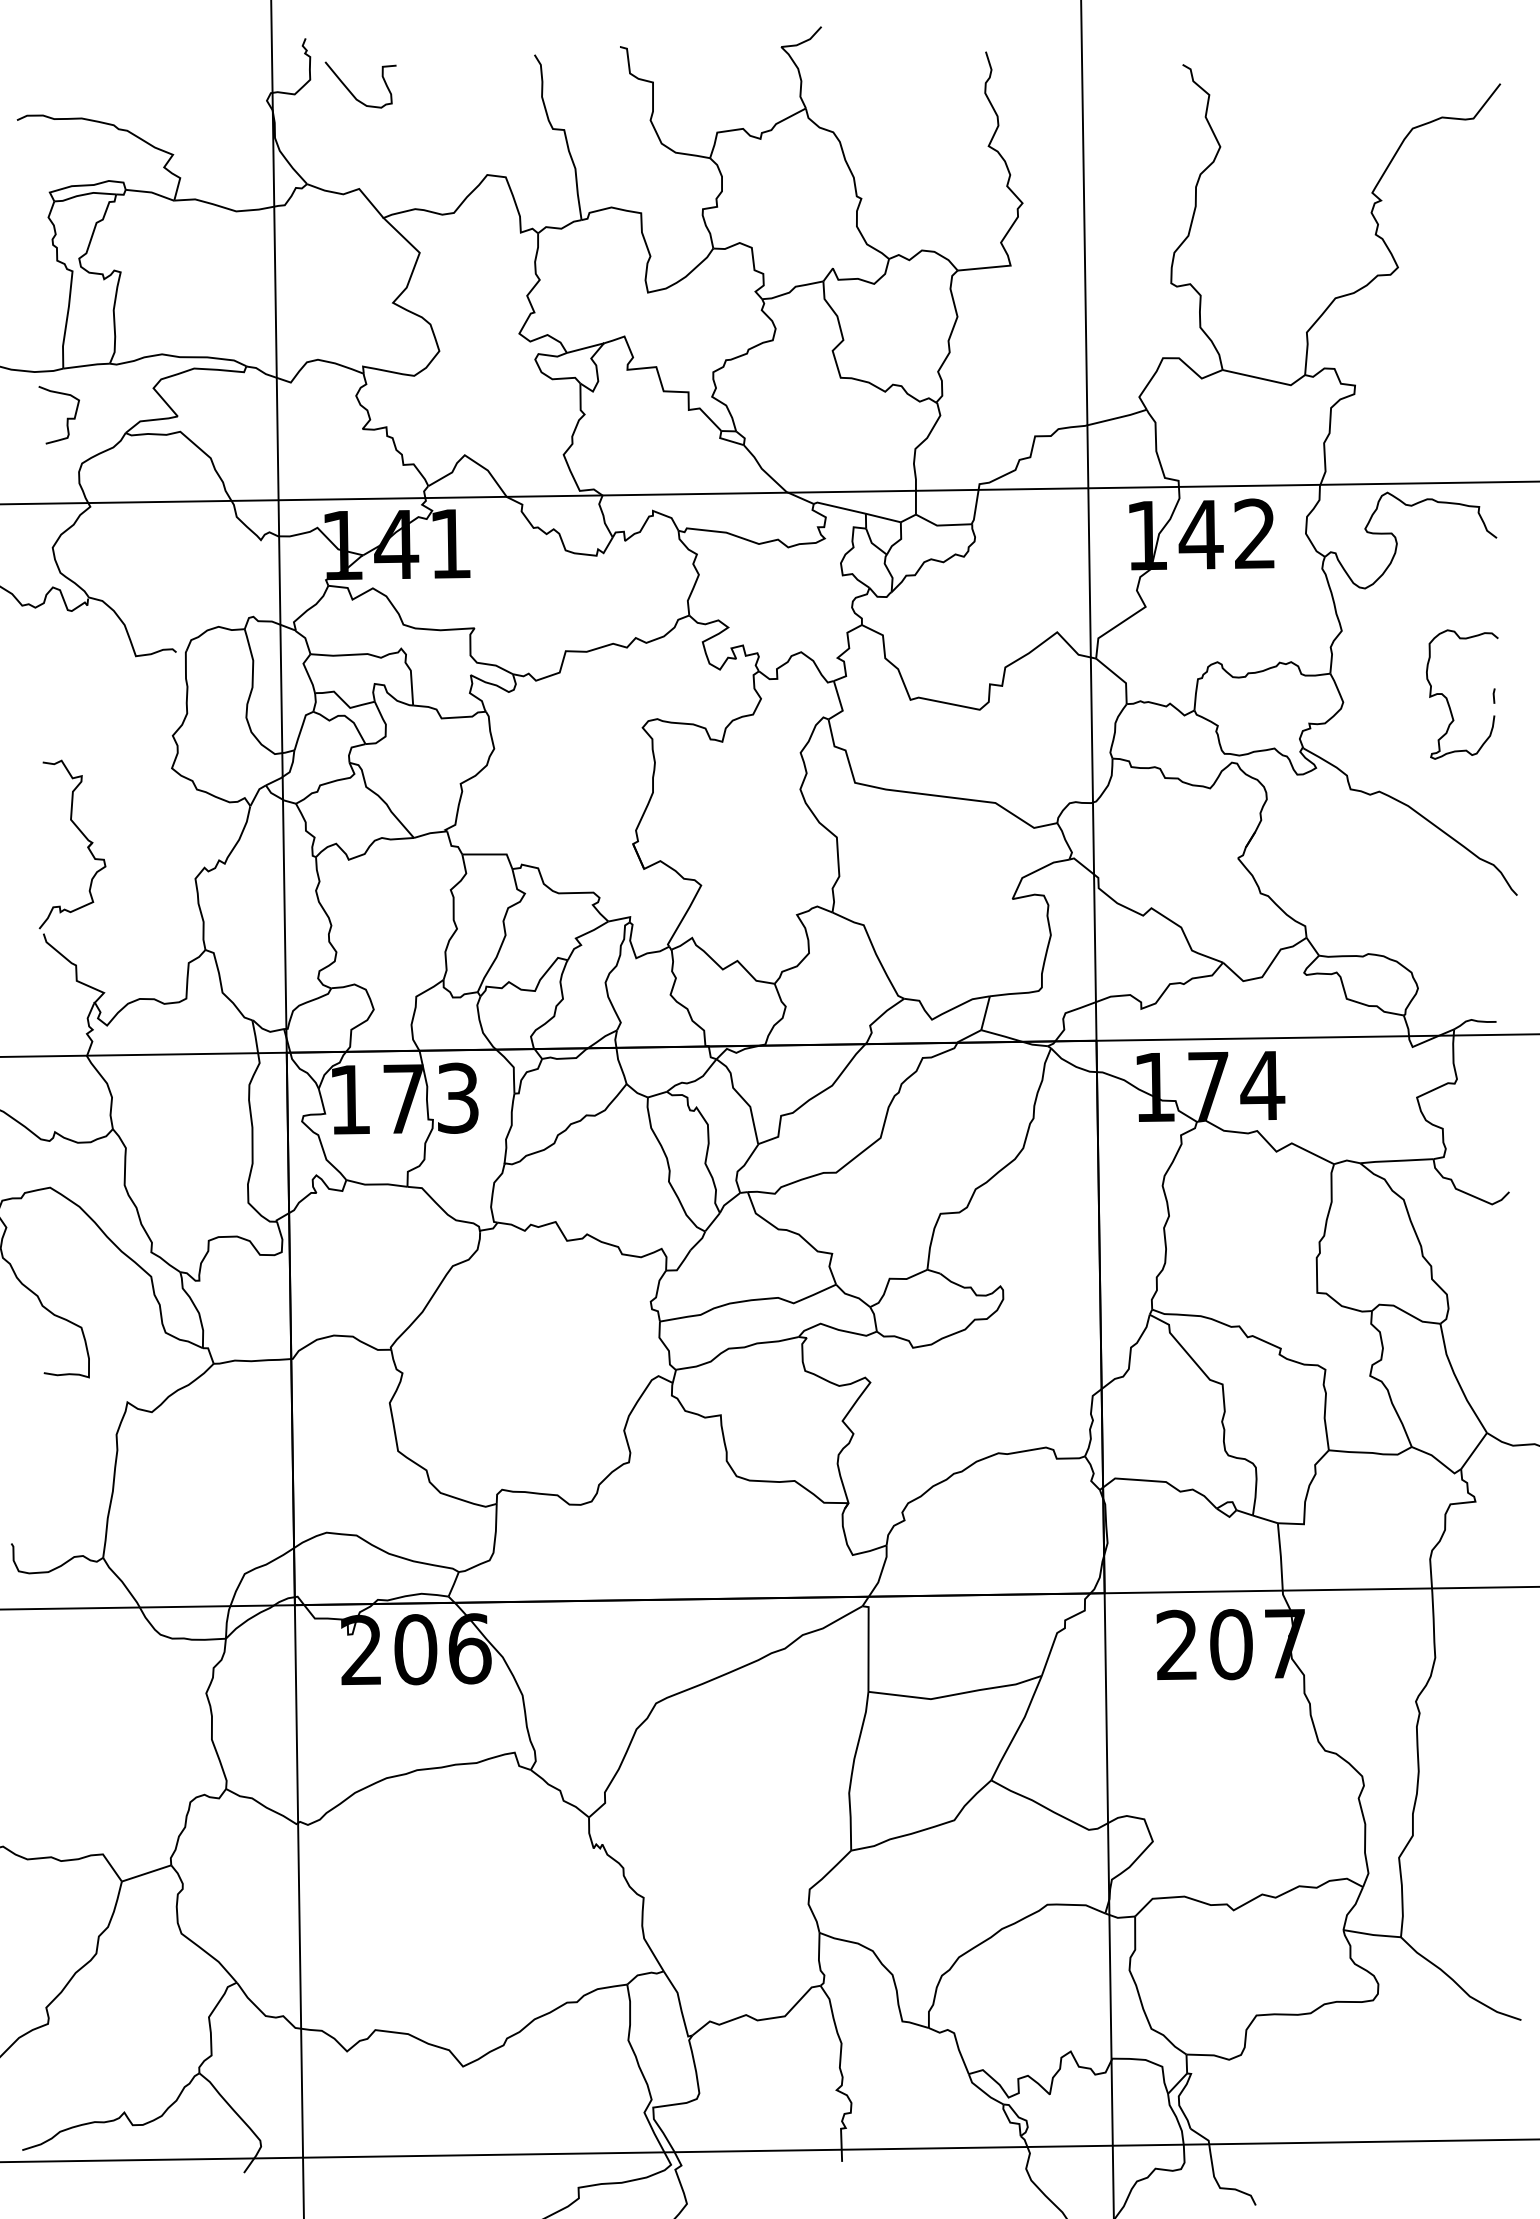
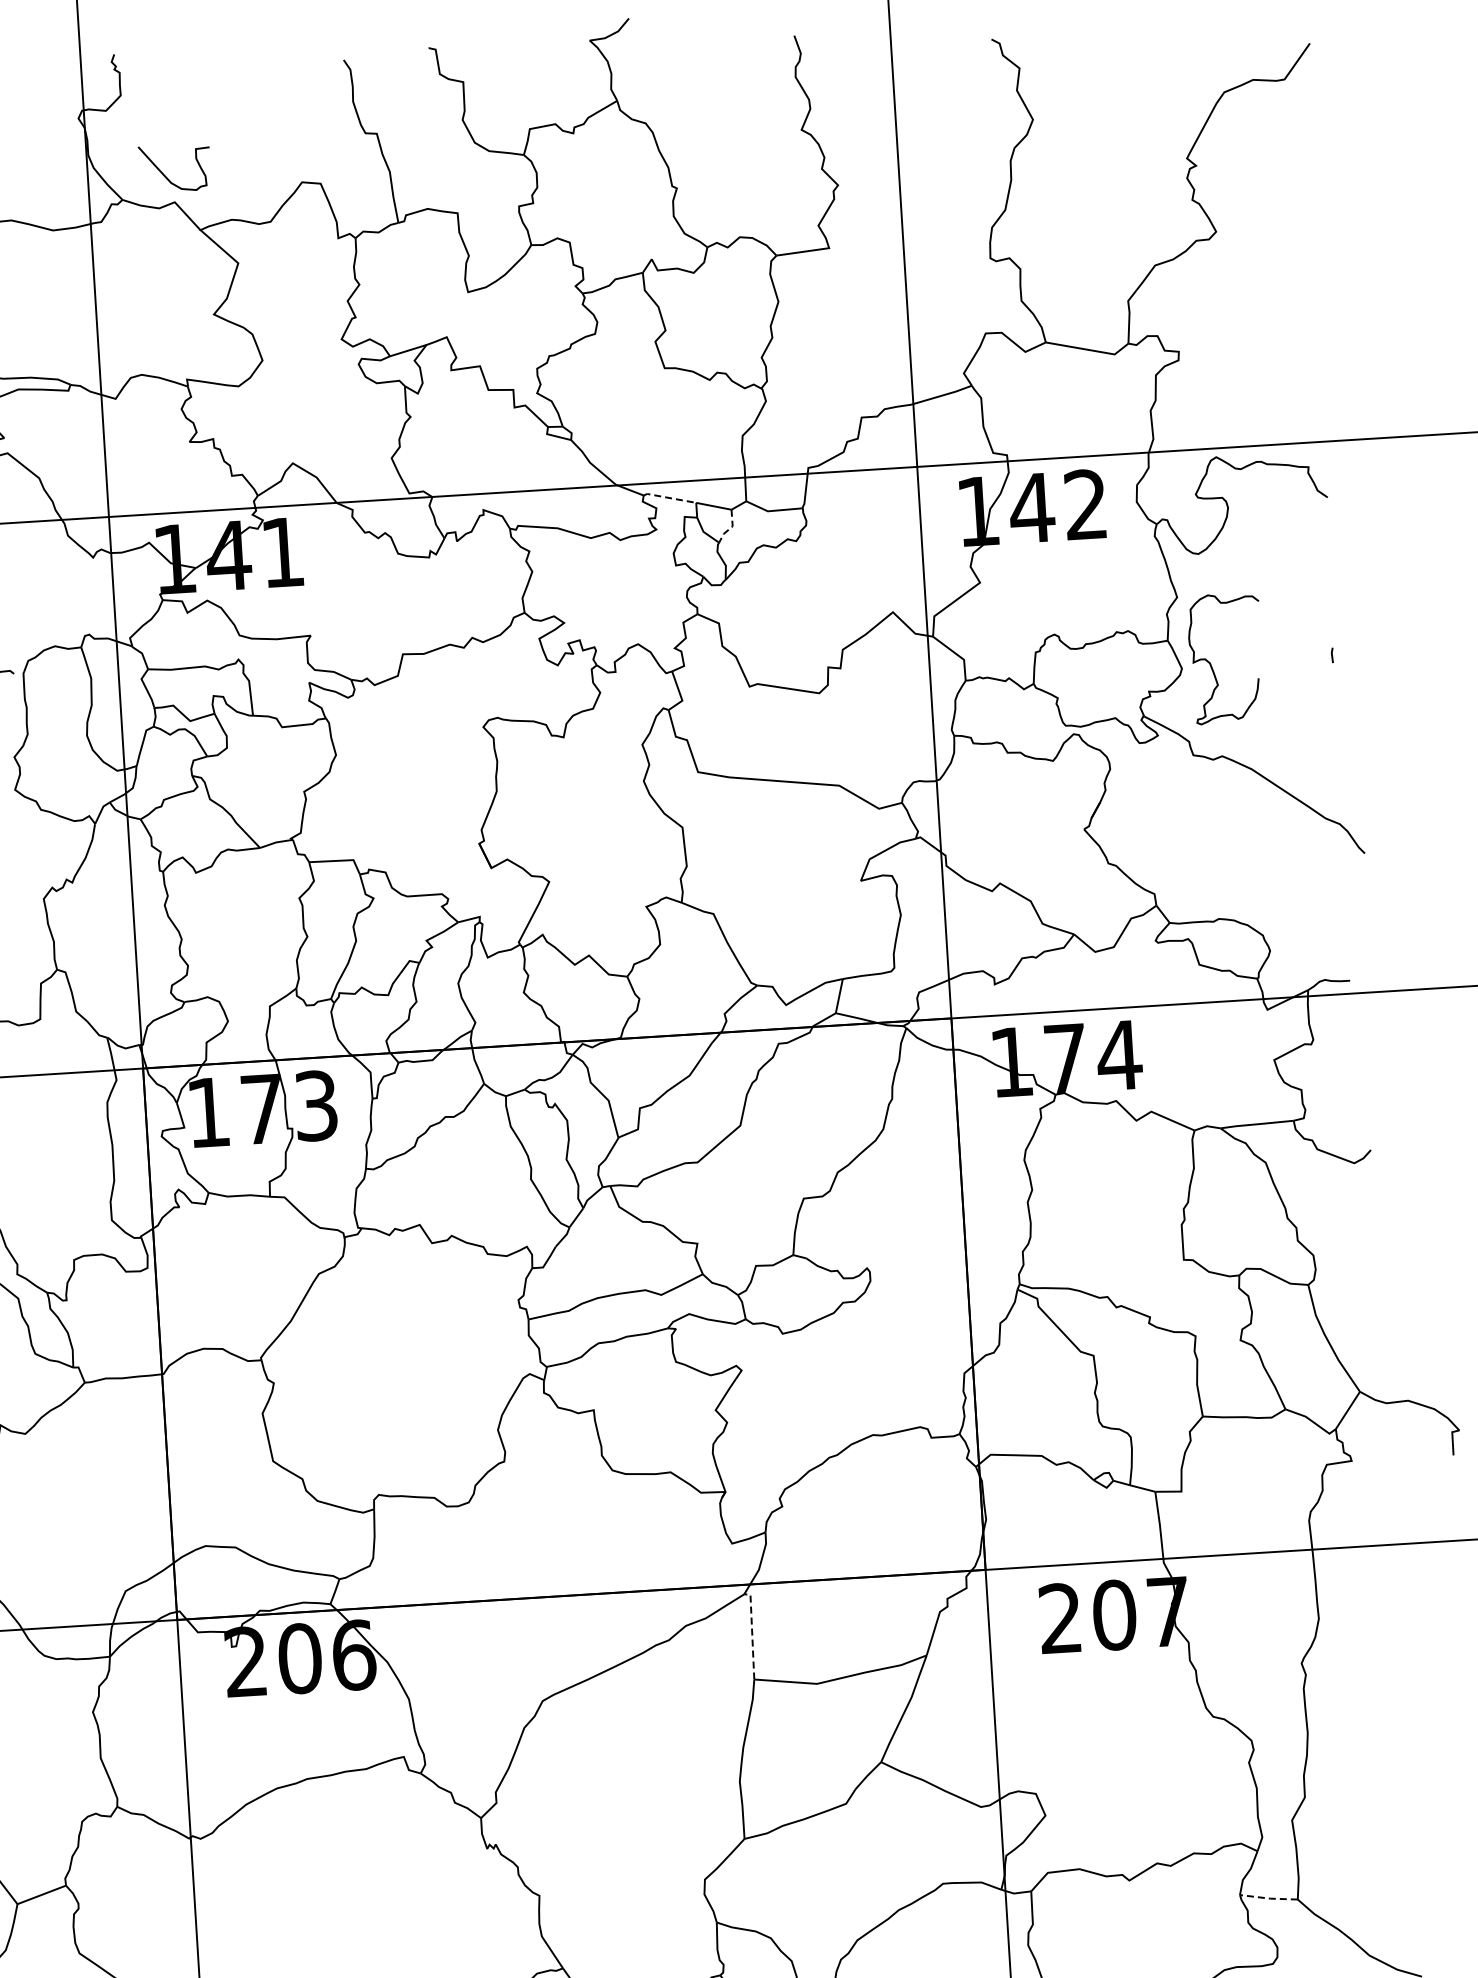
curve: (350, 90) -> (164, 174), moved
line: (839, 507) -> (669, 497), solid -> dashed
line: (898, 540) -> (730, 528), solid -> dashed
curve: (1448, 700) -> (1212, 665), moved
line: (868, 1644) -> (752, 1632), solid -> dashed
line: (1372, 1934) -> (1269, 1898), solid -> dashed

